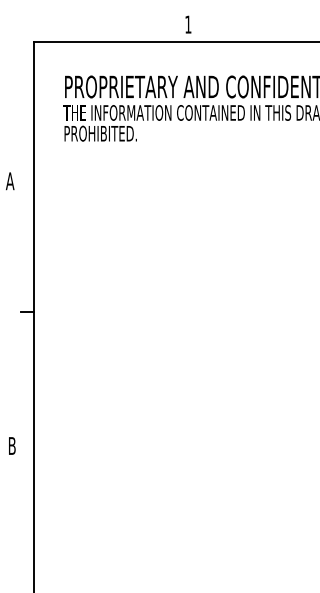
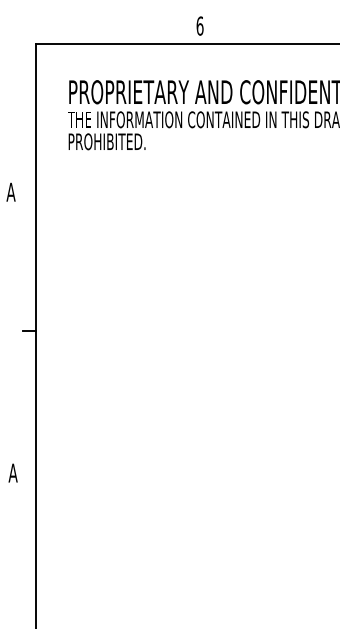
text: (187, 24) -> (199, 25), 1 -> 6
text: (11, 445) -> (12, 472), B -> A

